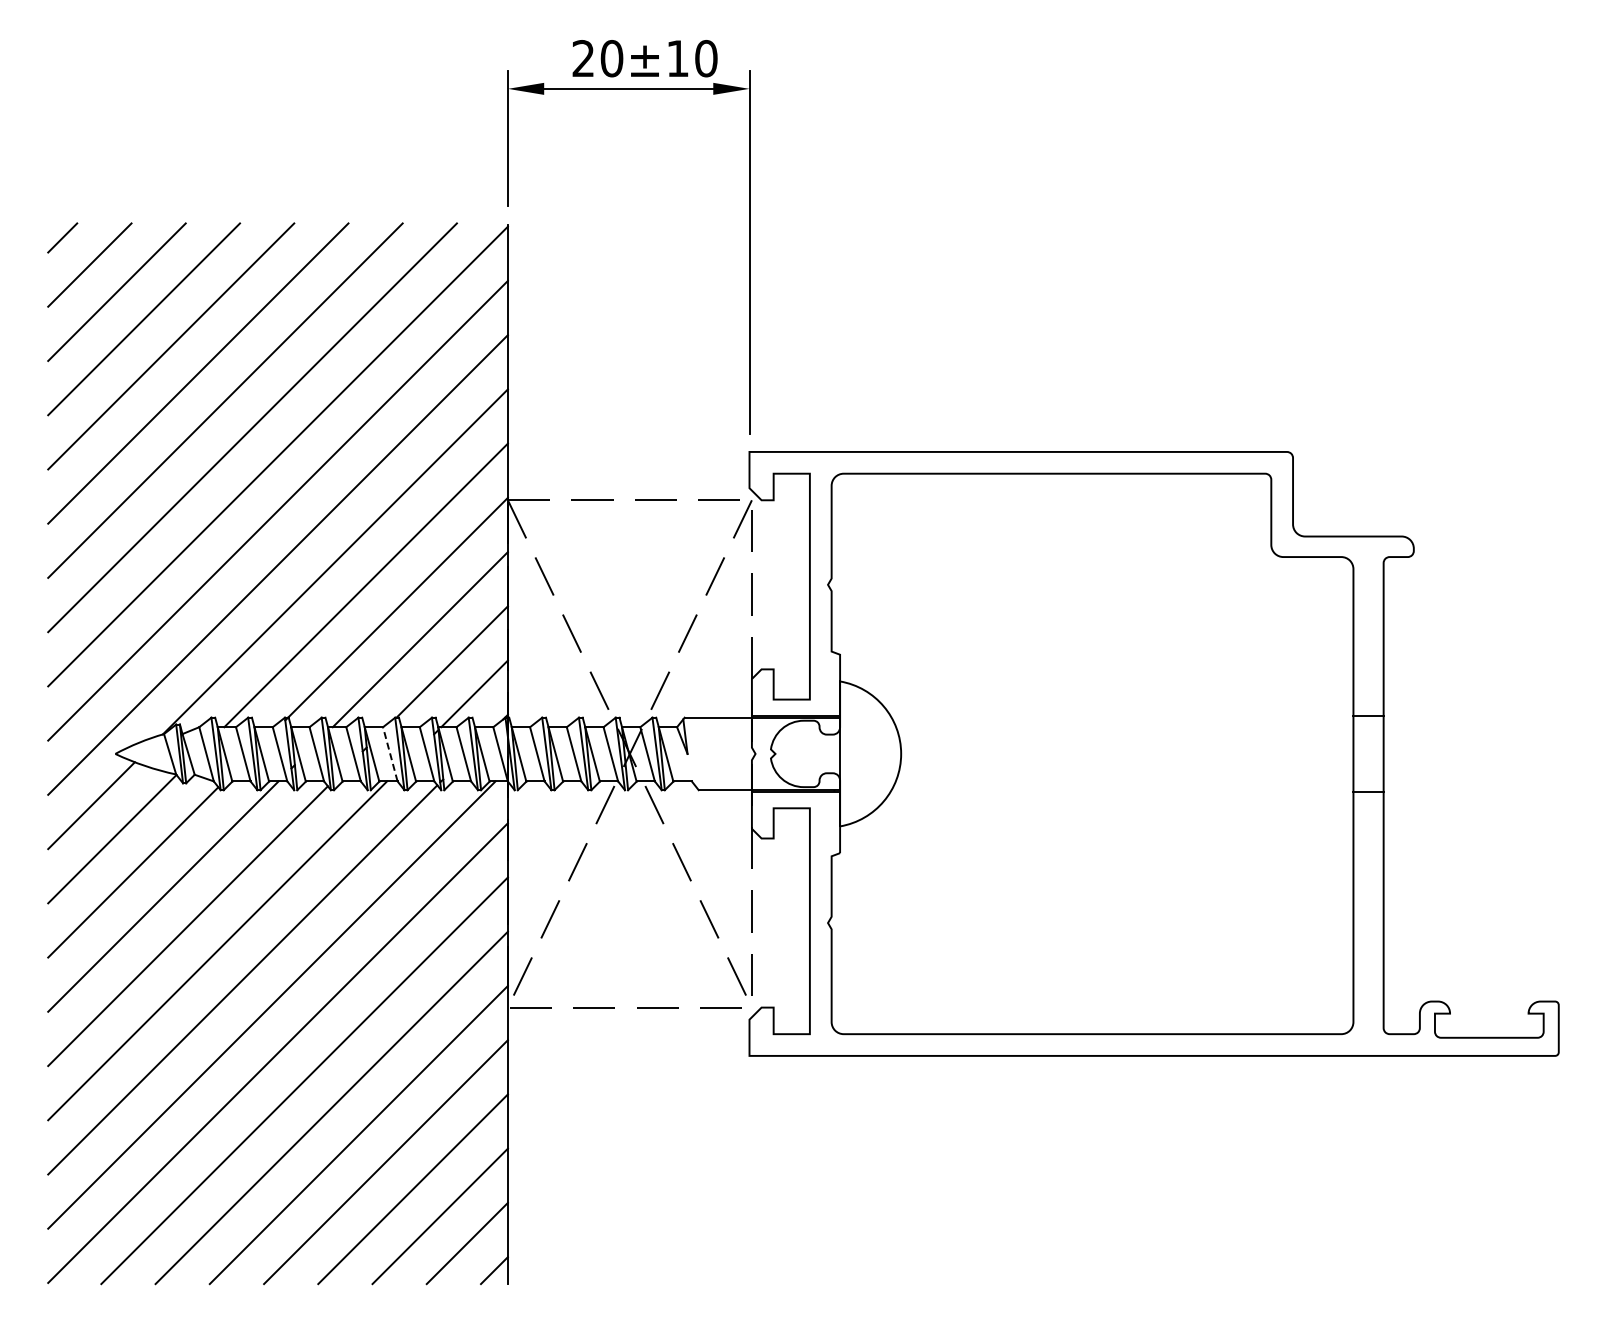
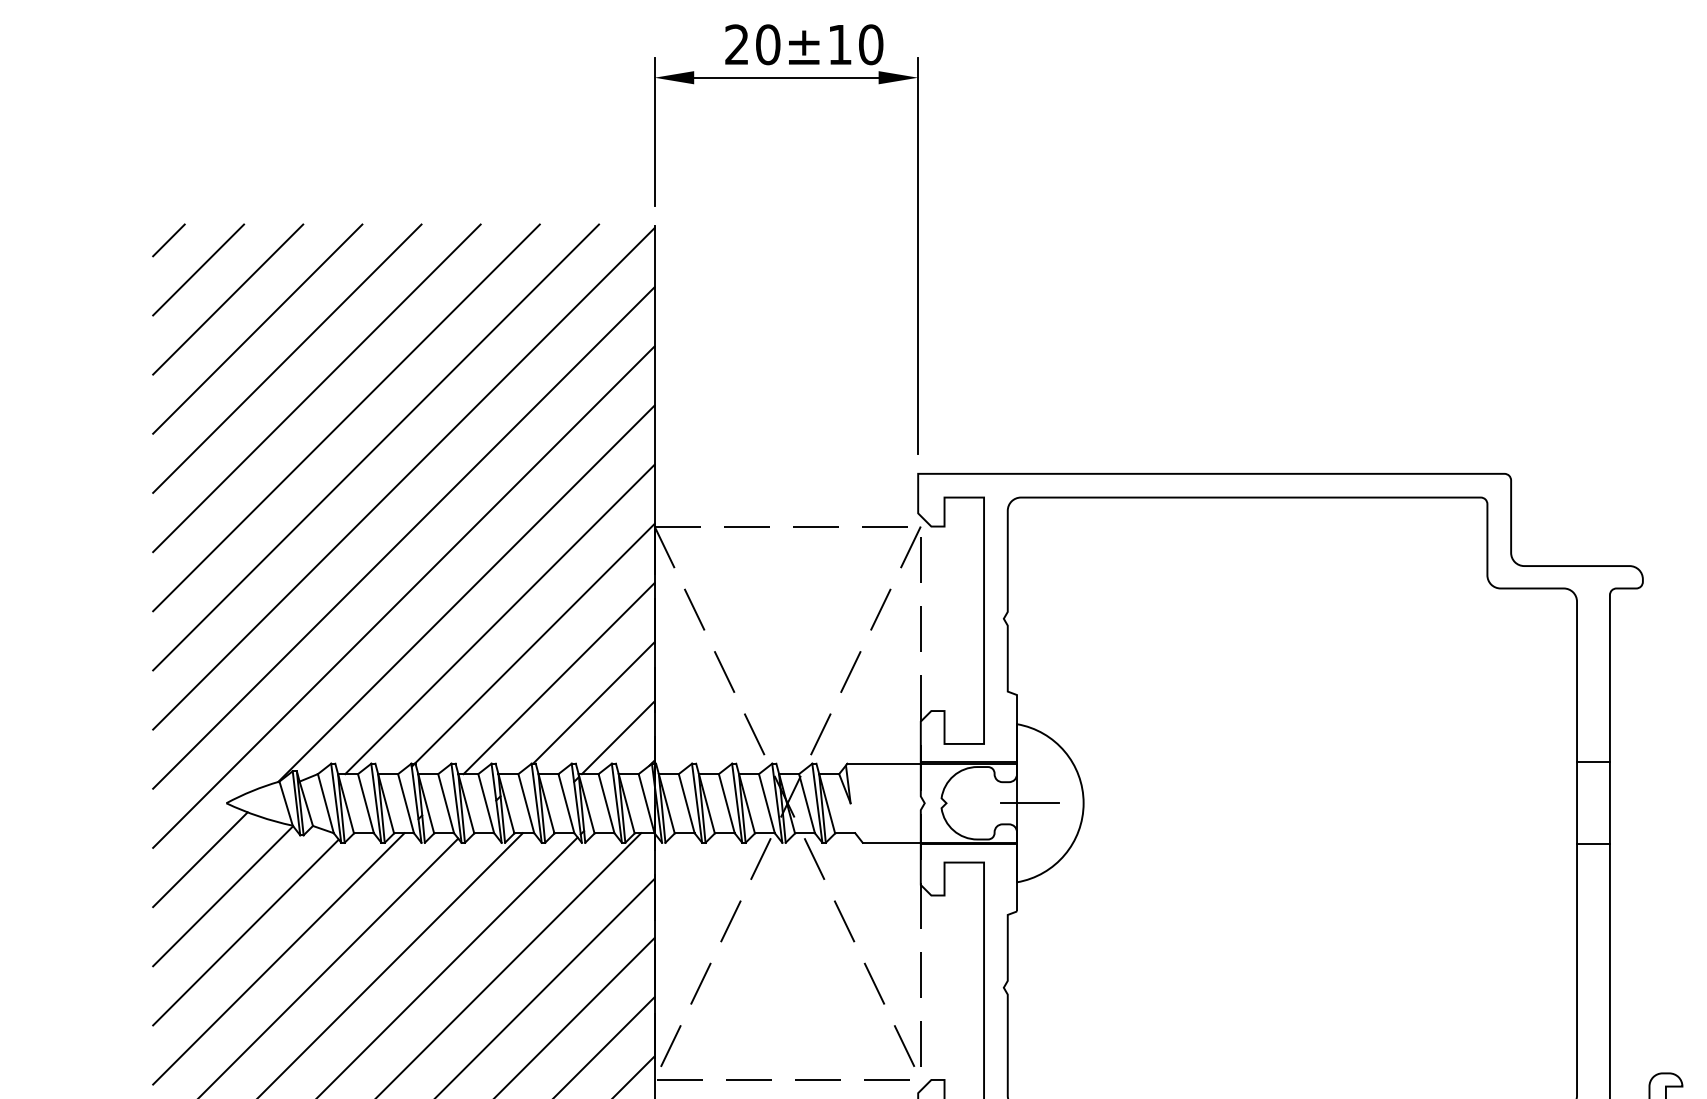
line: (390, 753) -> (526, 802), dashed -> solid
line: (851, 753) -> (1029, 802), added

